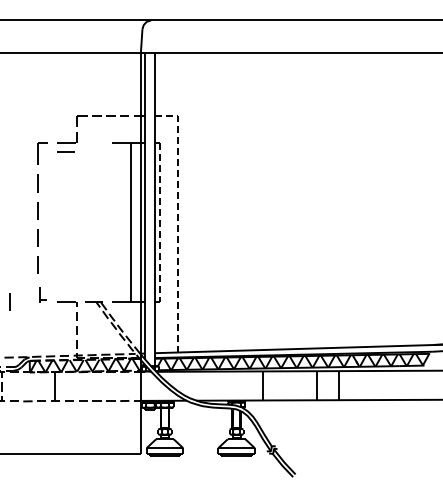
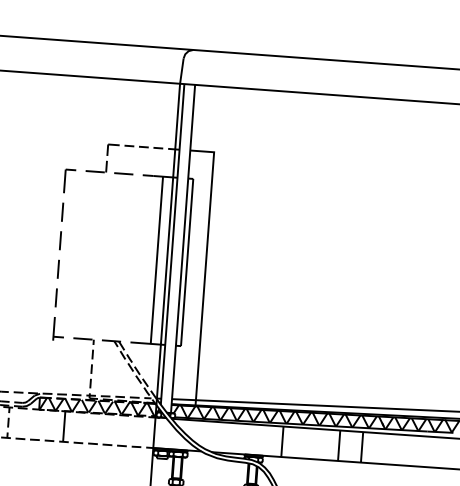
line: (65, 151) -> (123, 173), moved
line: (160, 222) -> (187, 262), dashed -> solid
line: (177, 237) -> (204, 279), dashed -> solid
part: (42, 294) -> (58, 328), size x1.43
line: (9, 301) -> (23, 333), removed

